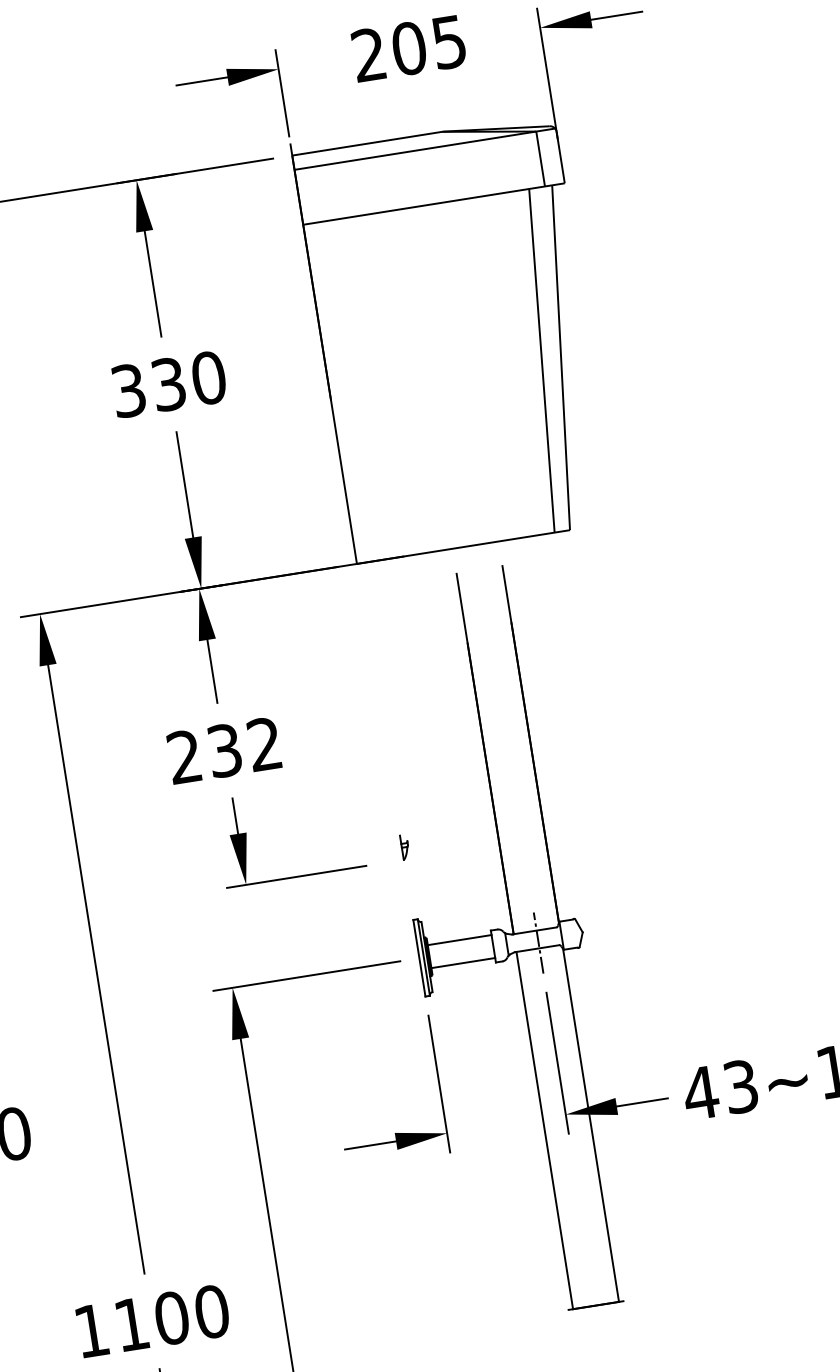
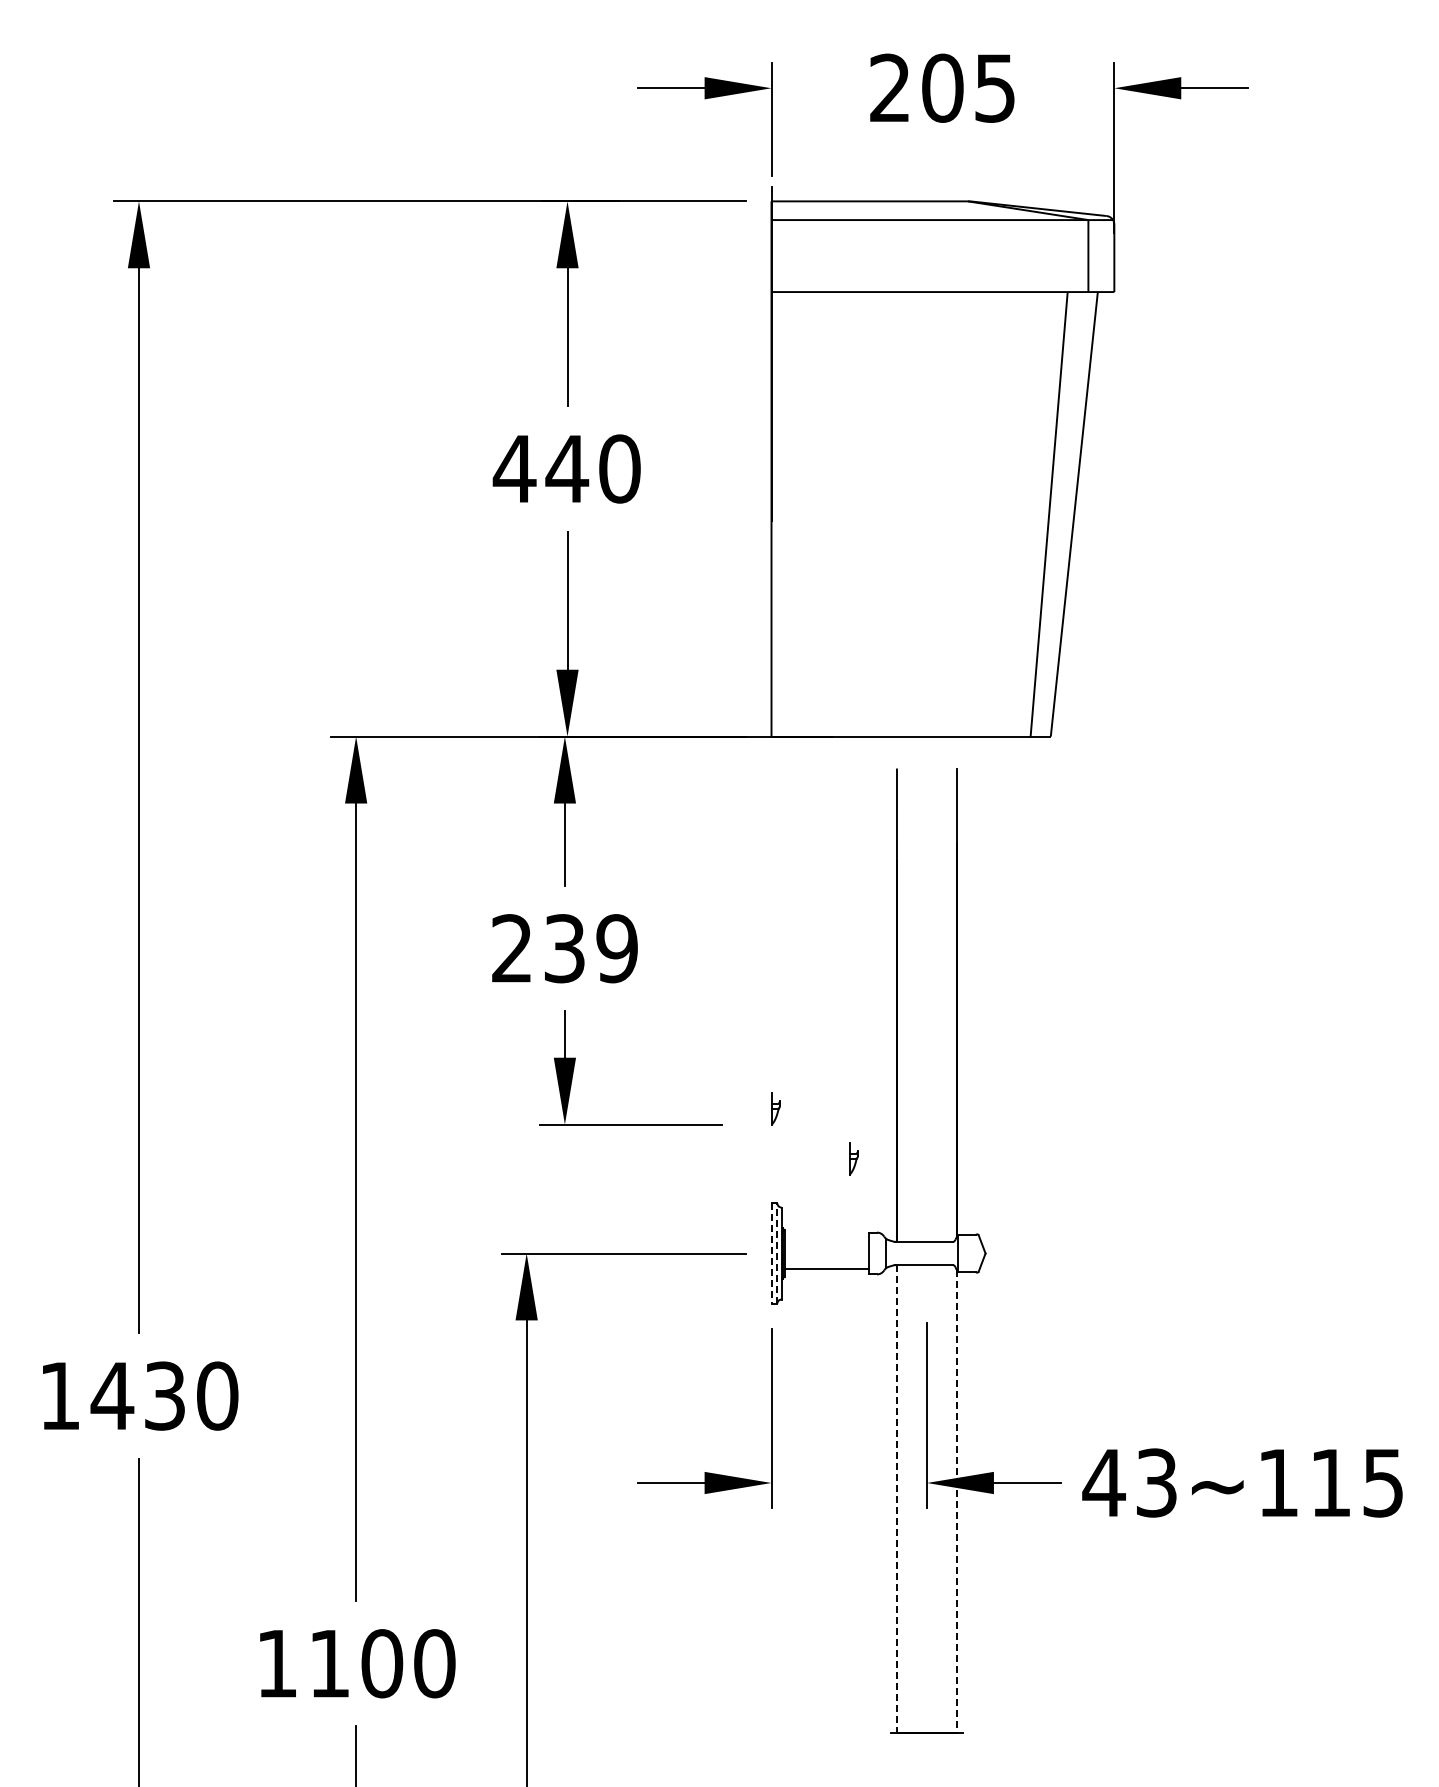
text: (148, 387) -> (540, 468), 330 -> 440
text: (264, 744) -> (616, 948), 232 -> 239
part: (470, 875) -> (853, 1158), added
line: (459, 940) -> (826, 1238), removed
line: (539, 943) -> (927, 1258), removed
line: (423, 957) -> (777, 1253), solid -> dashed
line: (419, 959) -> (771, 1254), solid -> dashed
line: (591, 1125) -> (957, 1502), solid -> dashed
line: (544, 1130) -> (896, 1499), solid -> dashed

